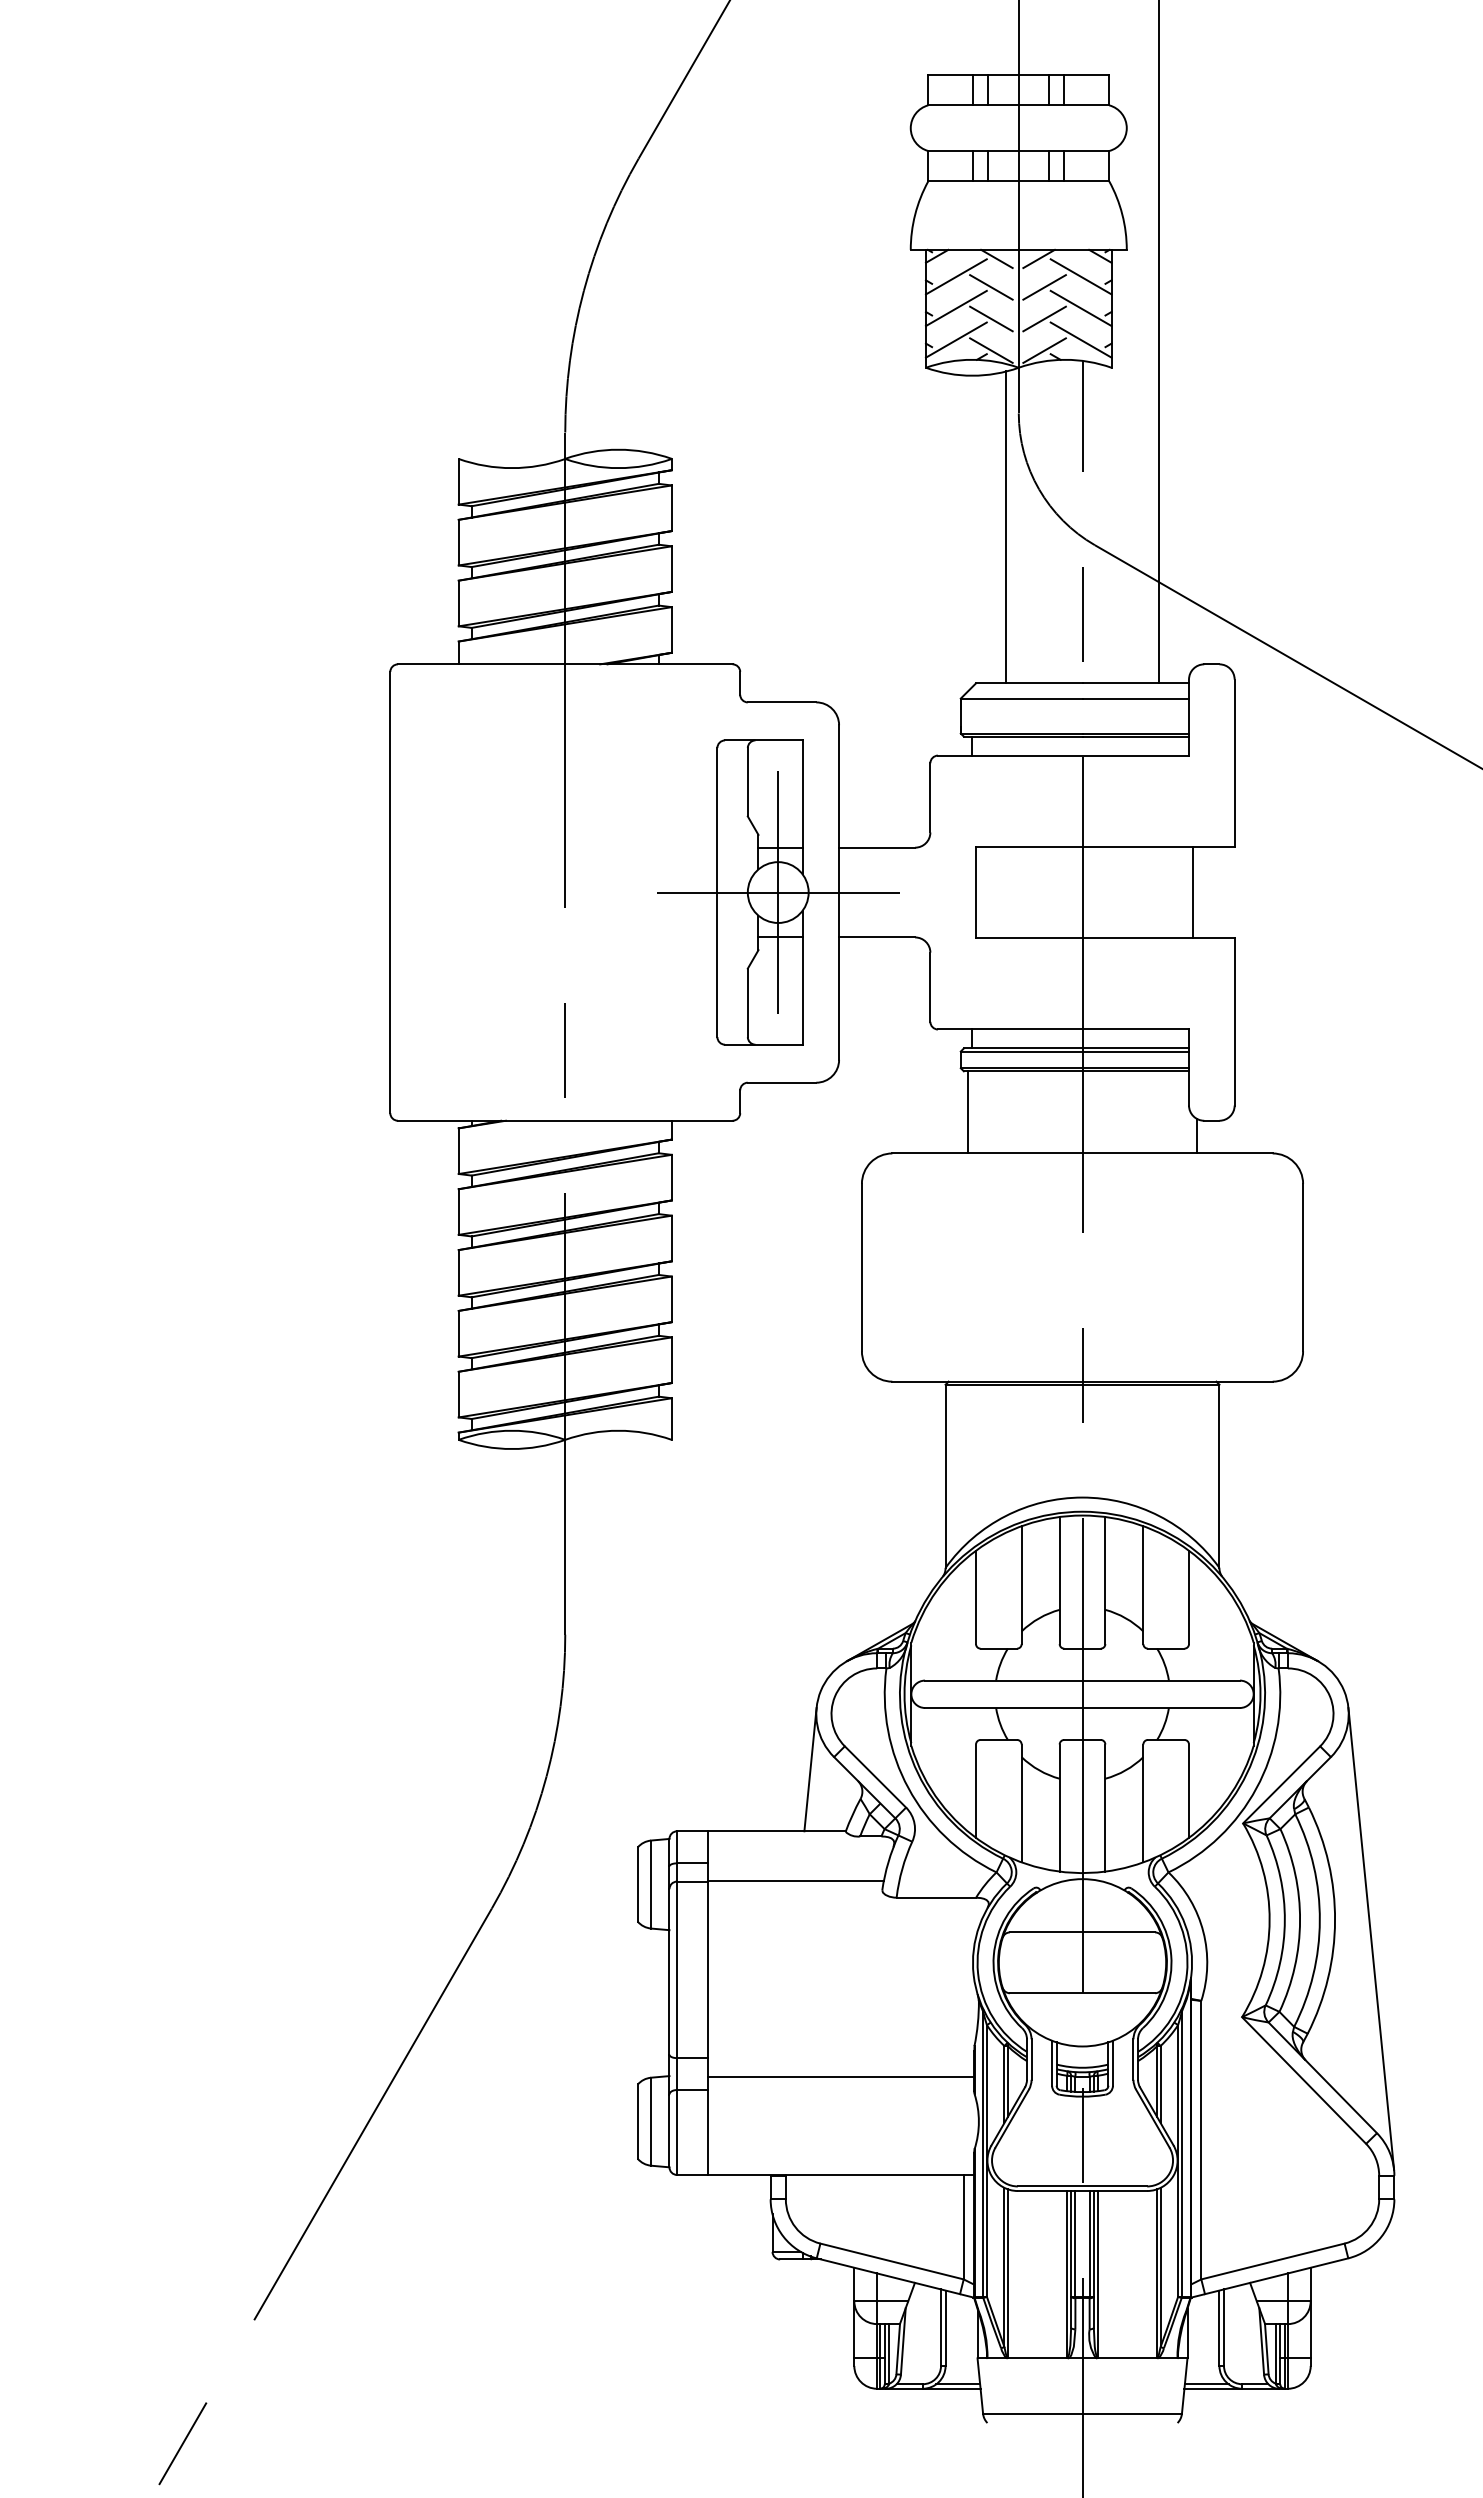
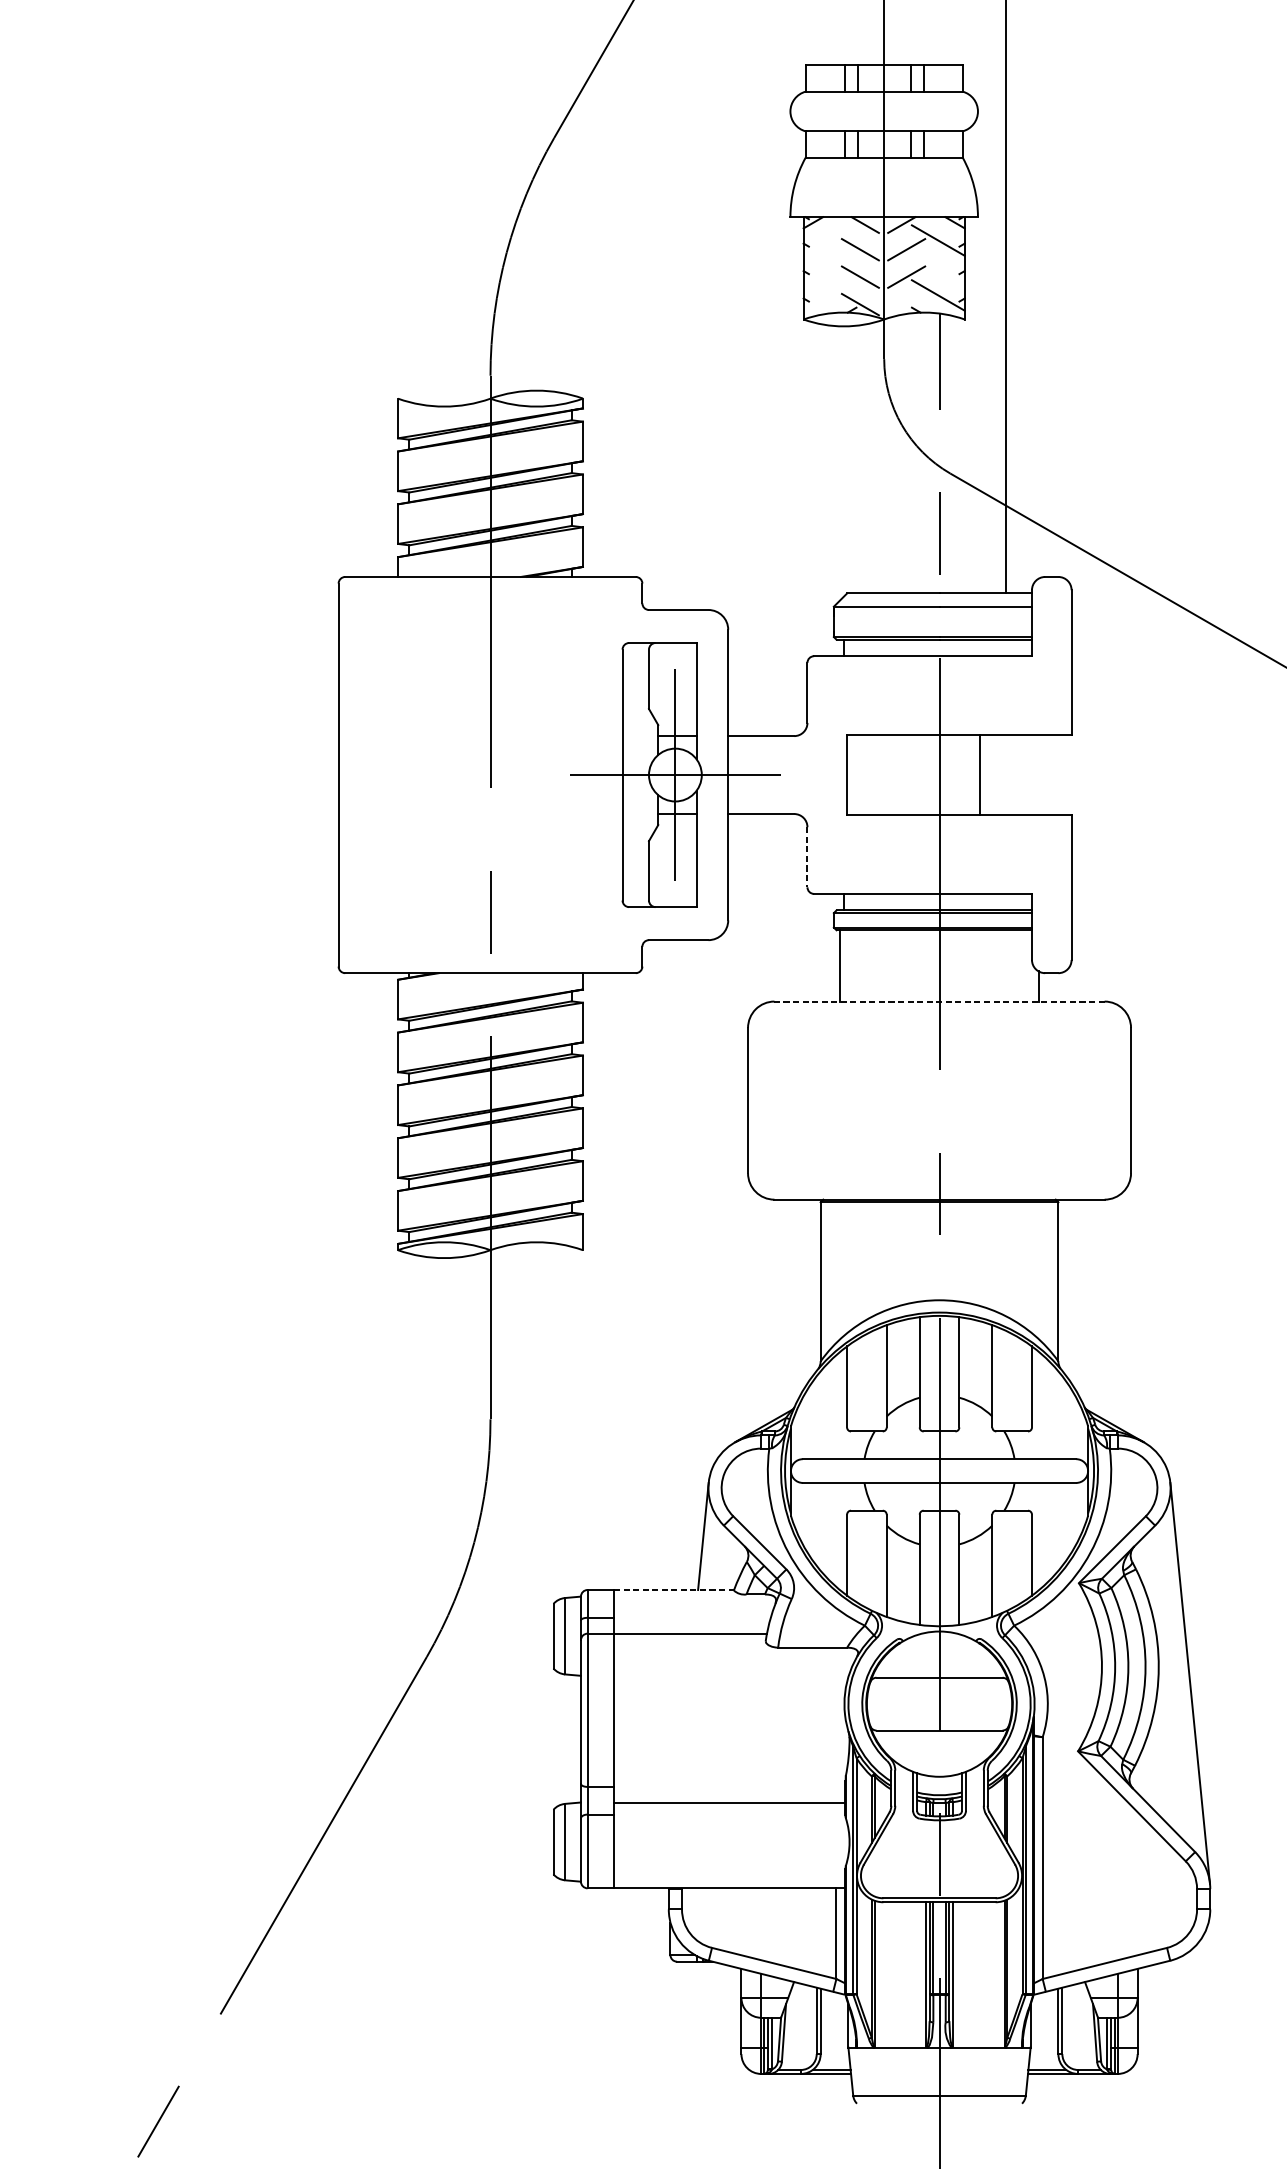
line: (955, 276) -> (829, 240), removed
line: (955, 308) -> (829, 268), removed
line: (1080, 308) -> (937, 268), removed
line: (955, 339) -> (829, 294), removed
line: (1044, 350) -> (906, 304), removed
line: (1006, 527) -> (873, 458), removed
line: (1192, 892) -> (979, 775), moved
line: (930, 987) -> (807, 857), solid -> dashed
line: (1082, 1153) -> (939, 1001), solid -> dashed
line: (777, 1831) -> (674, 1590), solid -> dashed

